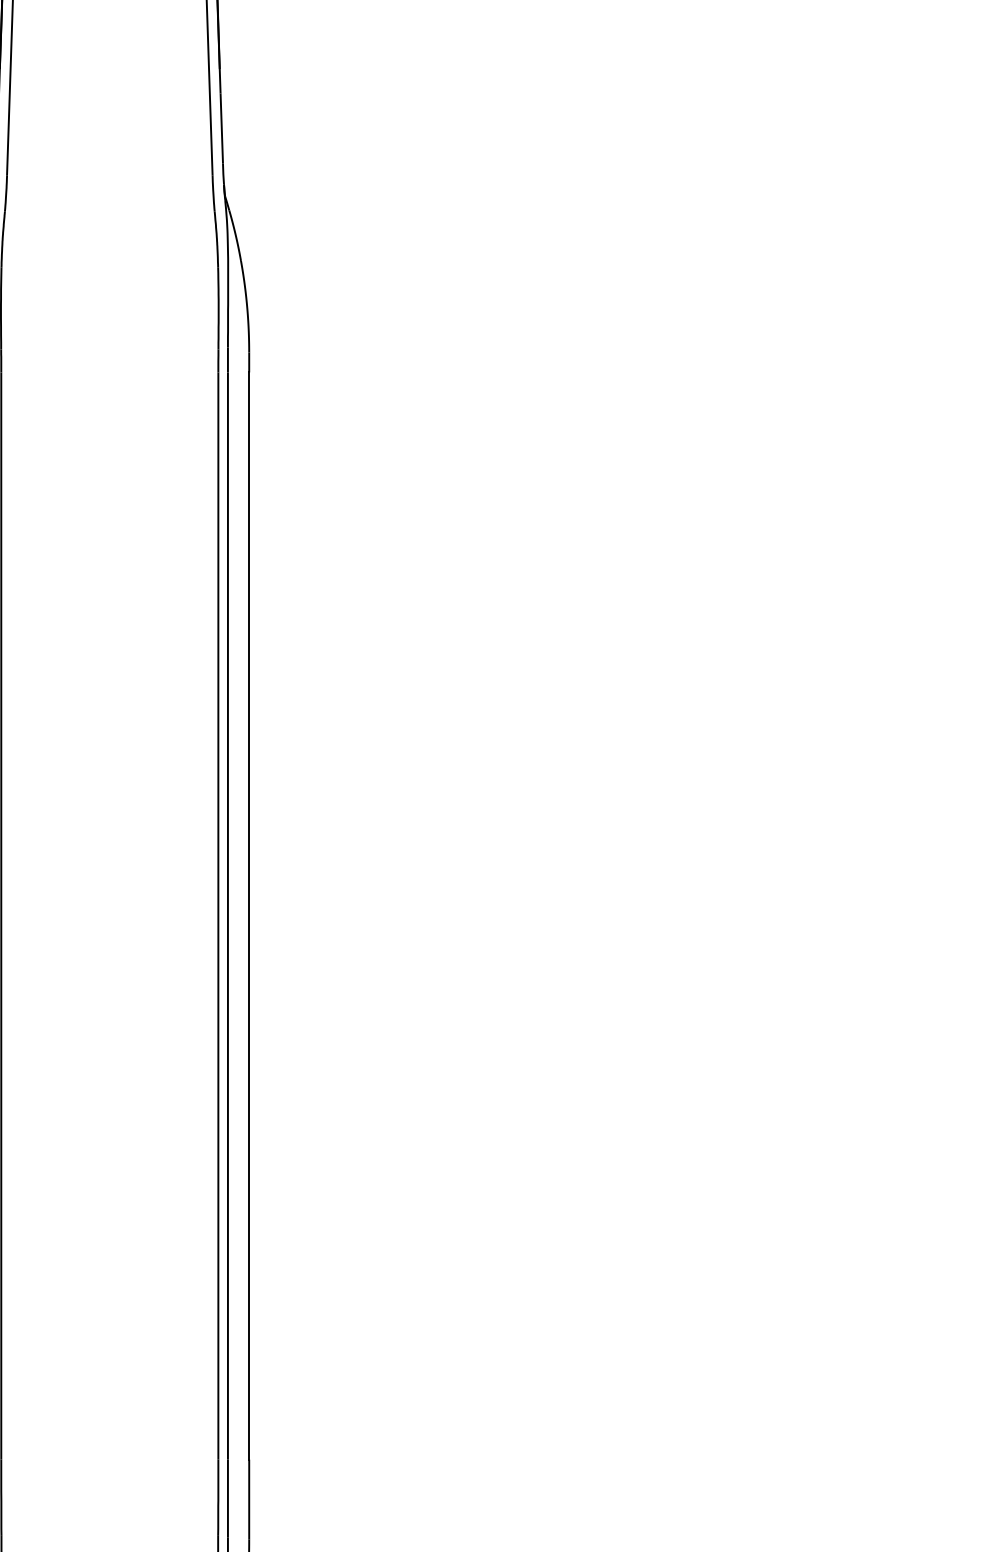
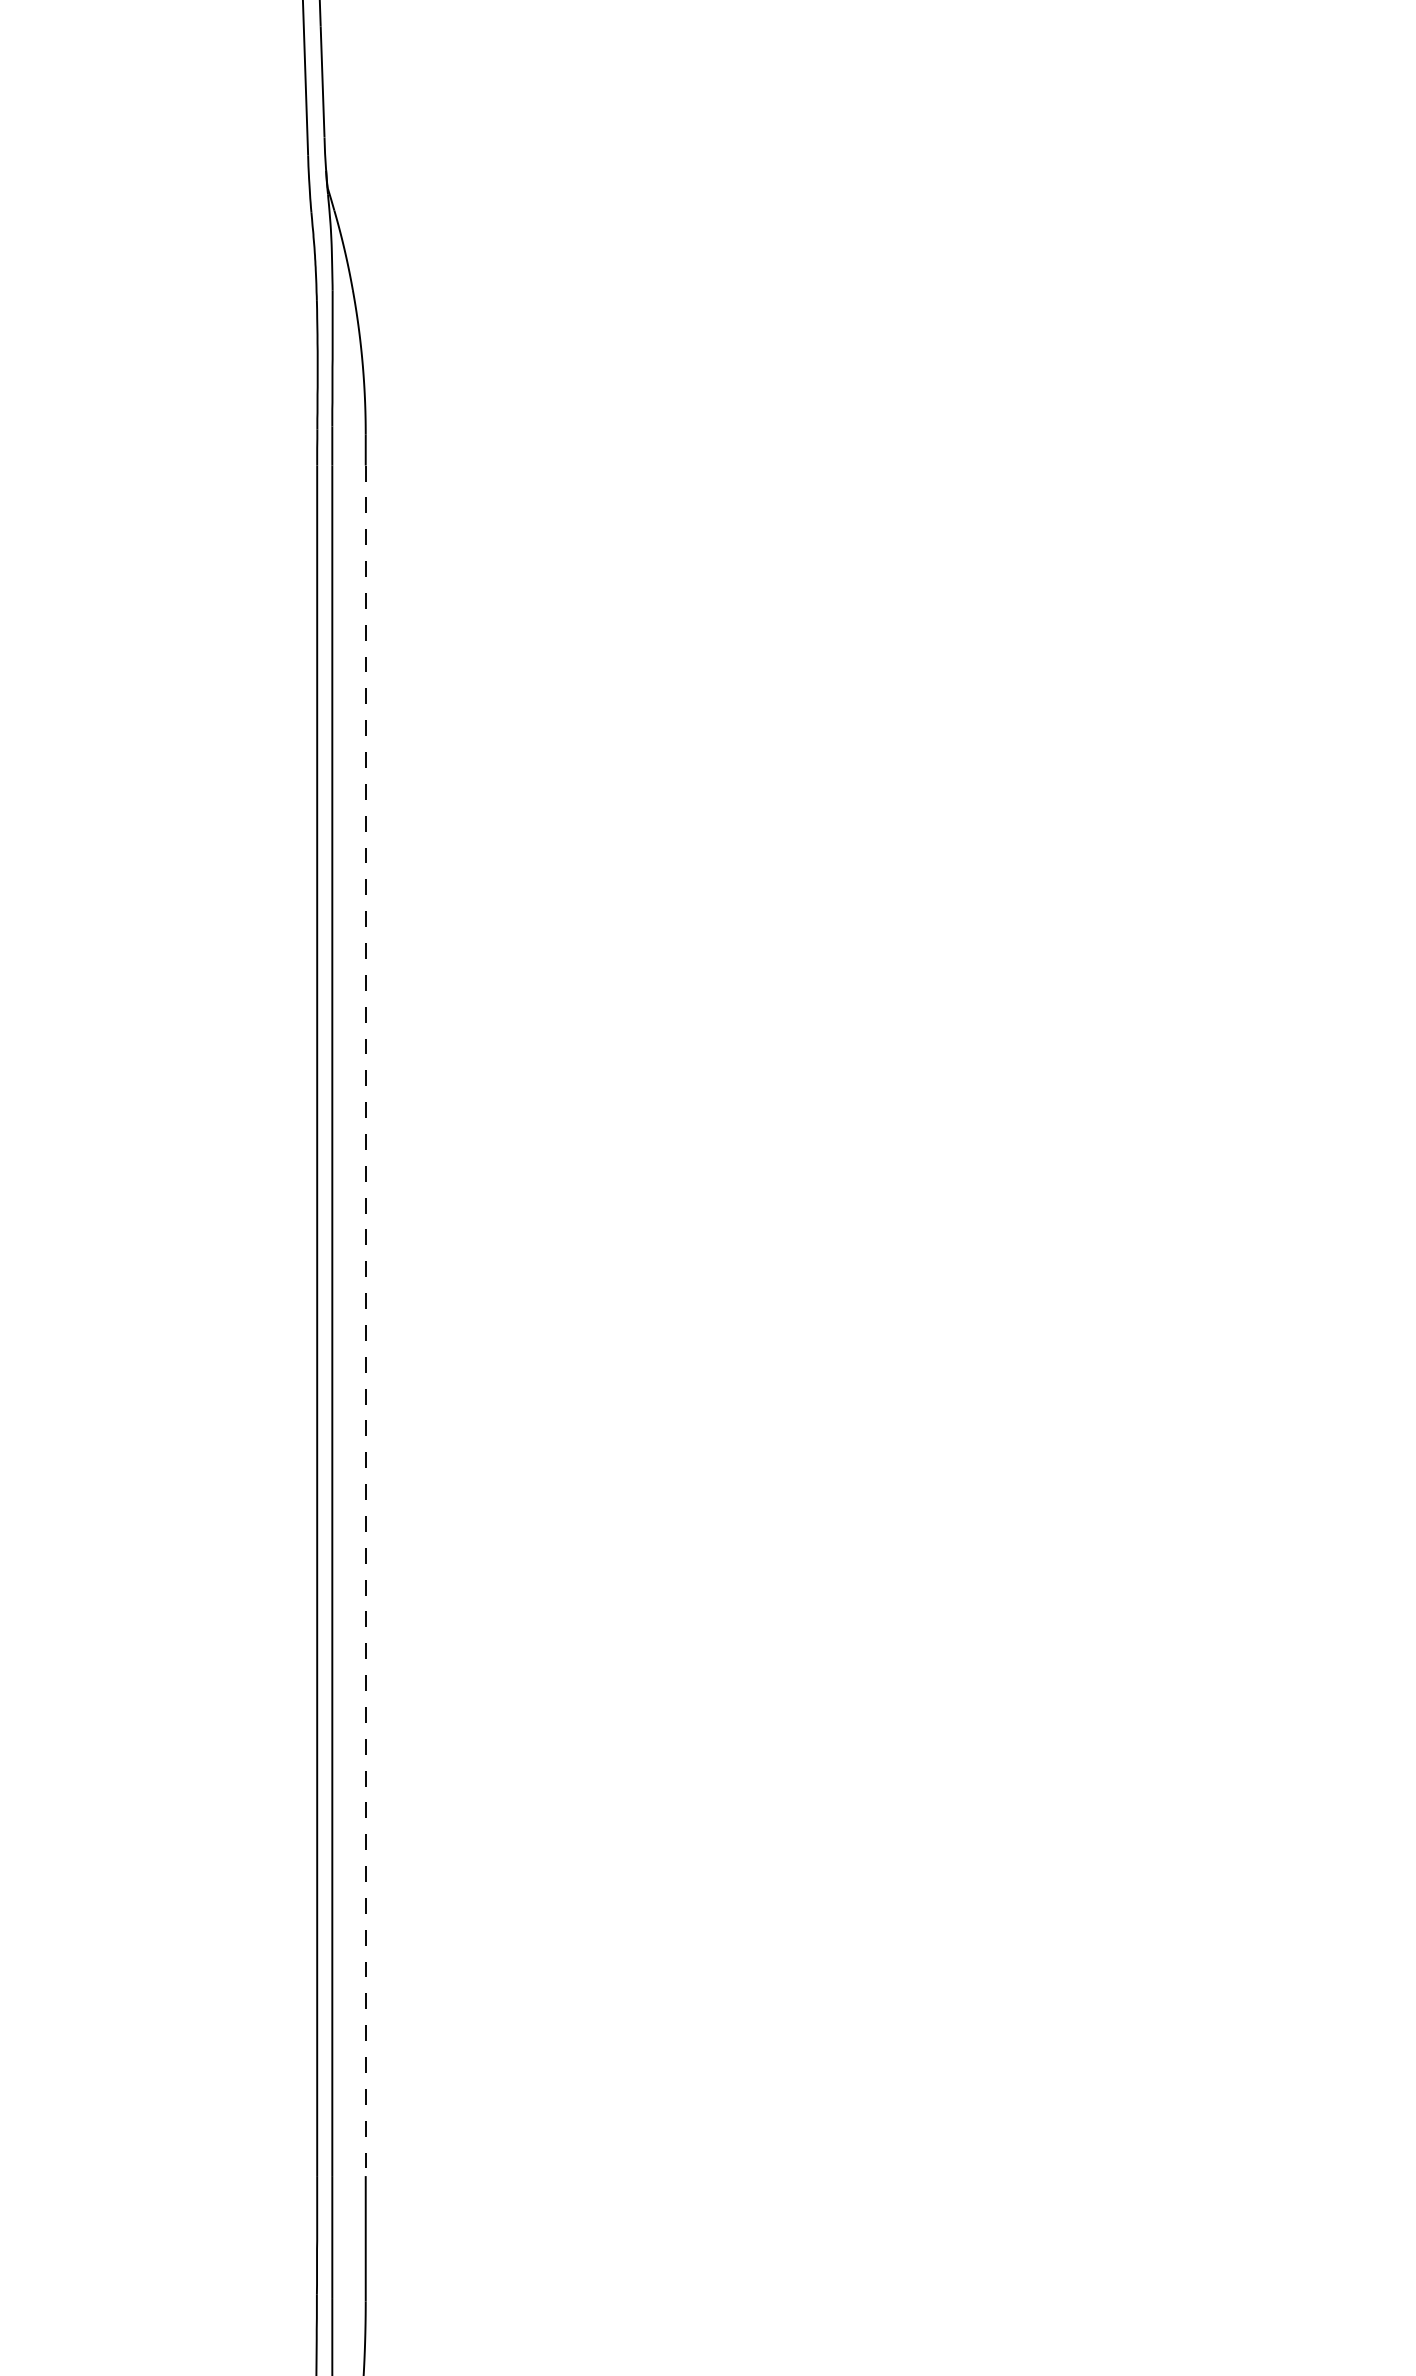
line: (249, 916) -> (366, 1321), solid -> dashed

